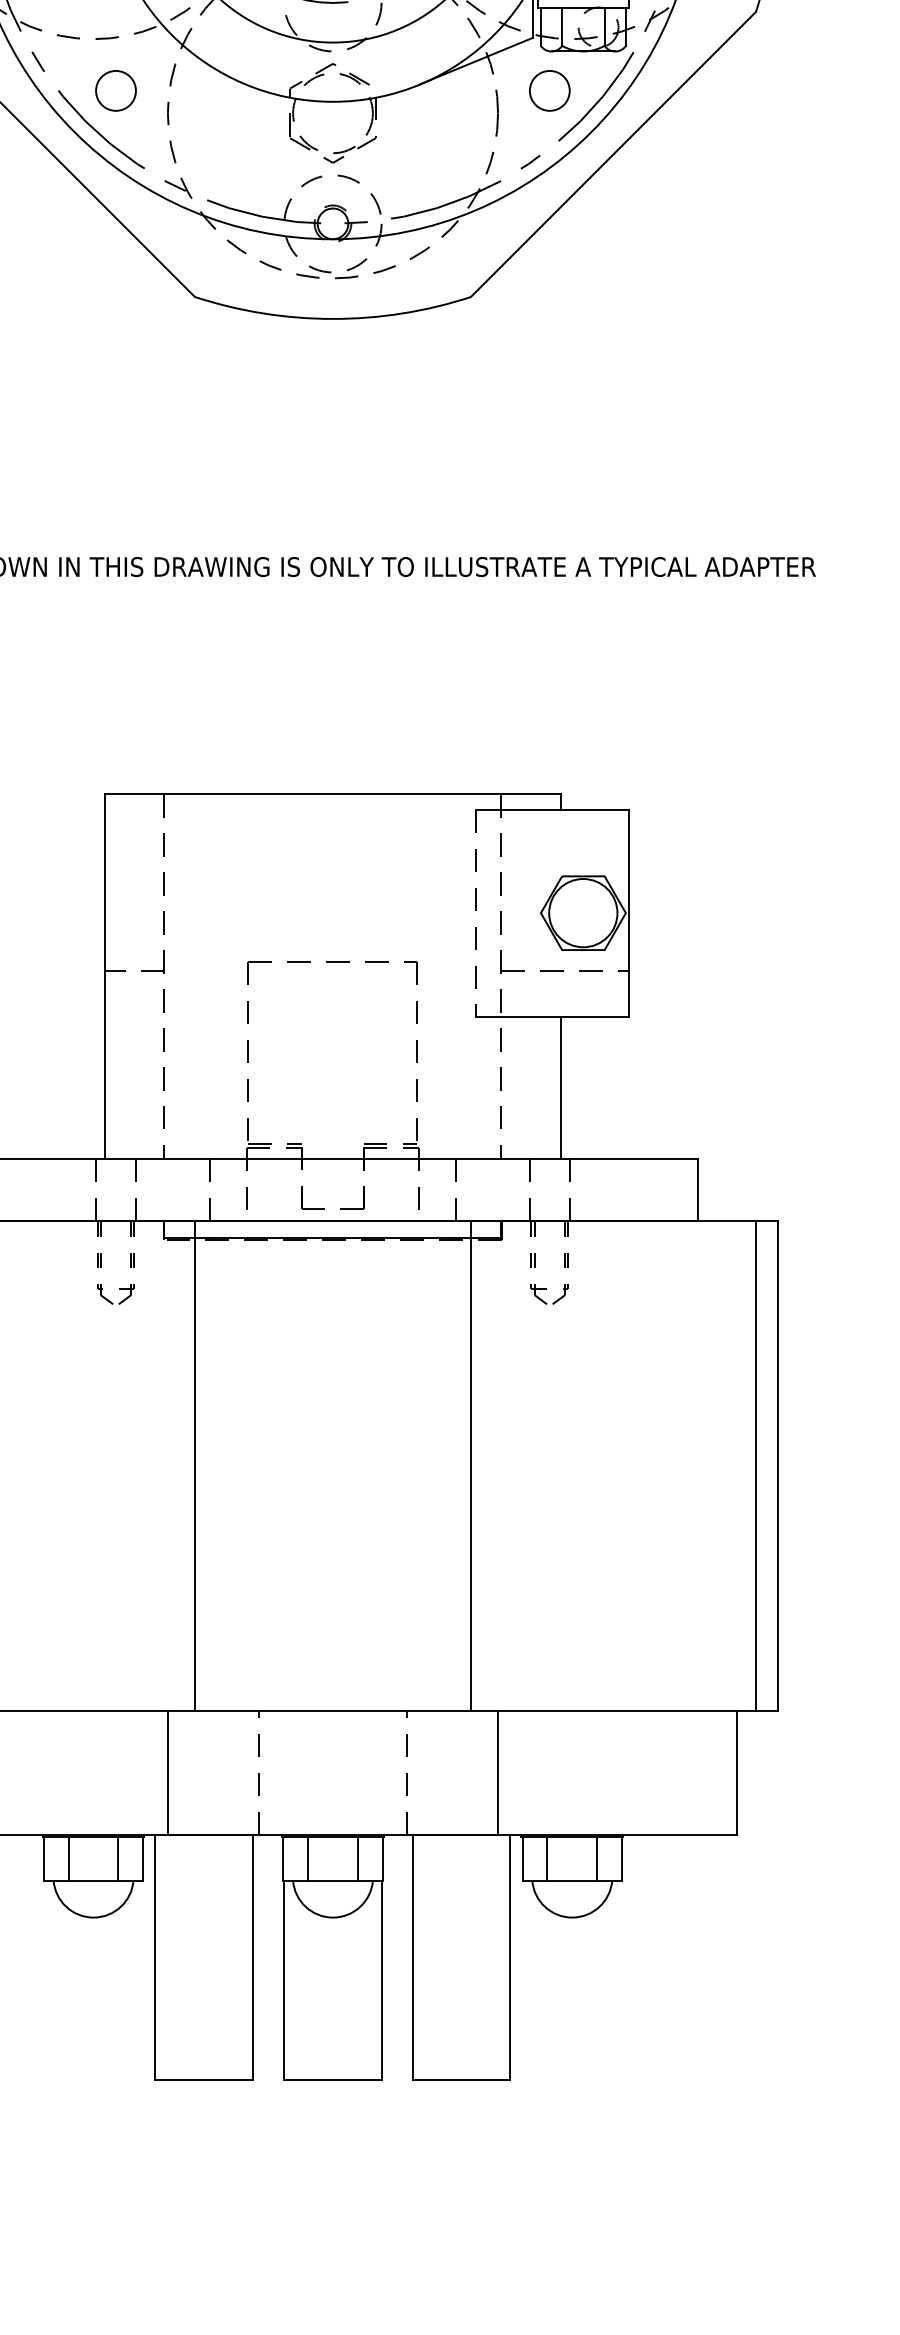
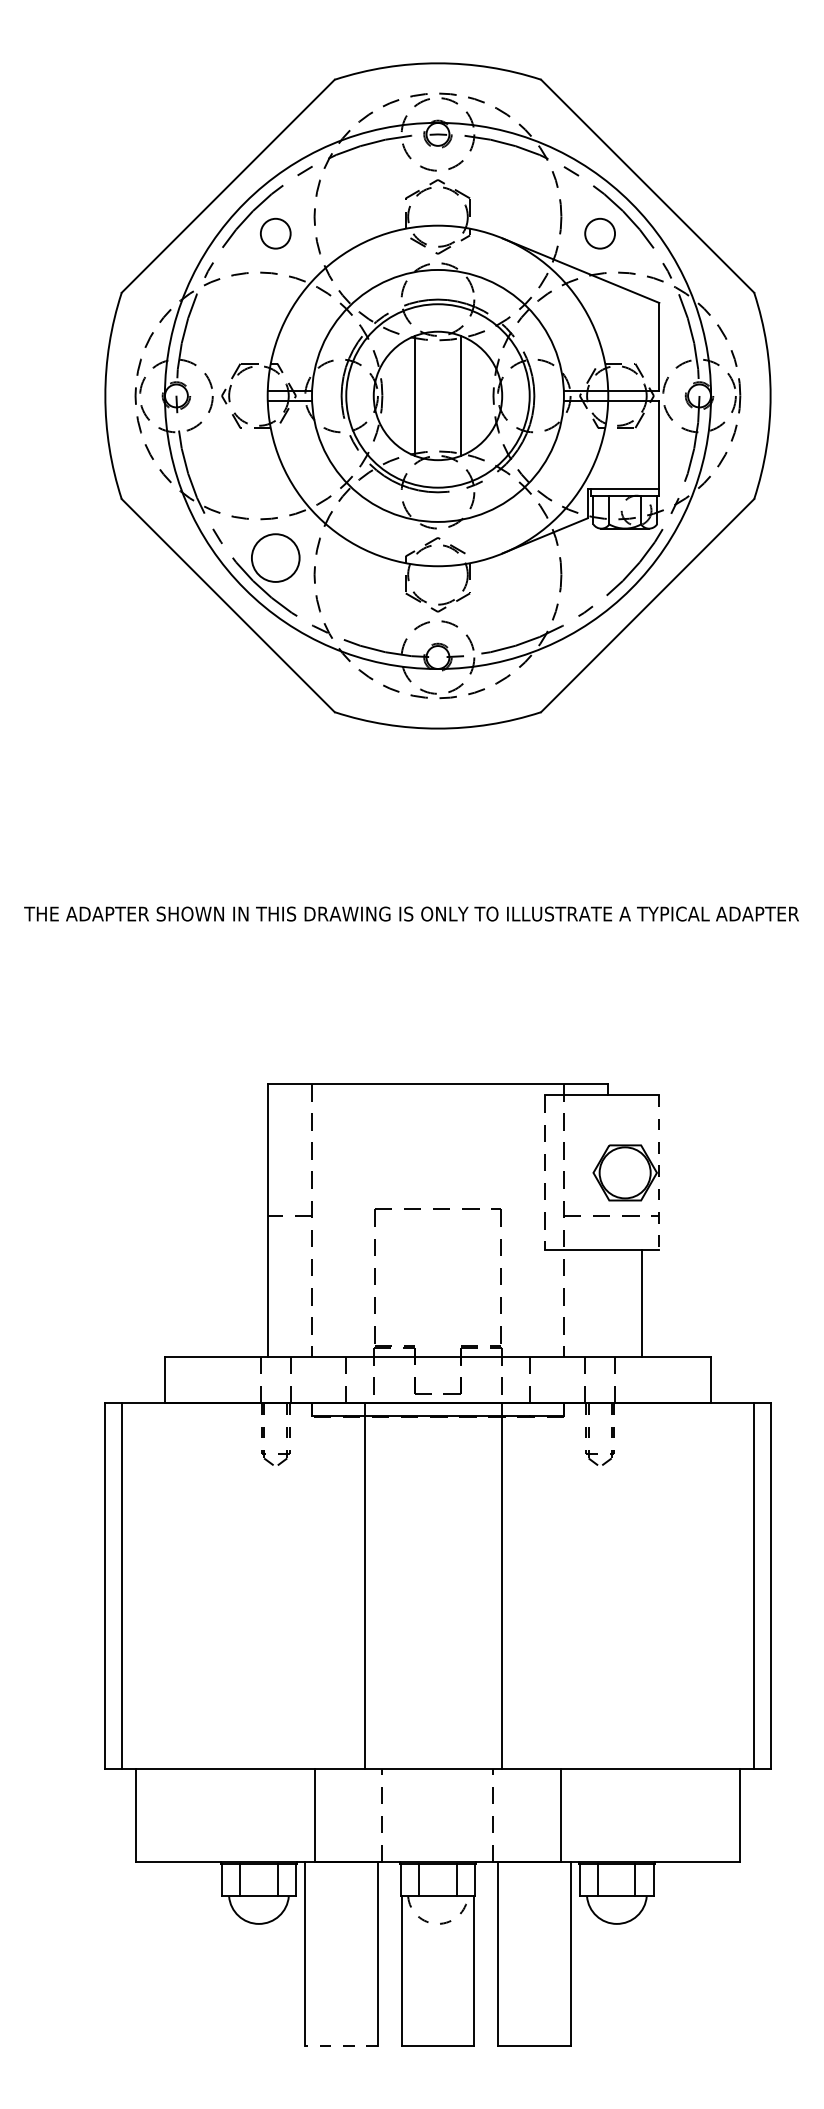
circle: (548, 90) -> (599, 557), removed
circle: (115, 91) -> (275, 558), size x1.6
line: (629, 913) -> (659, 1173), solid -> dashed
line: (561, 1087) -> (642, 1303), moved
line: (194, 1466) -> (364, 1586), moved
line: (471, 1466) -> (502, 1586), moved
arc: (332, 1917) -> (437, 1923), solid -> dashed
line: (203, 2080) -> (341, 2045), solid -> dashed

